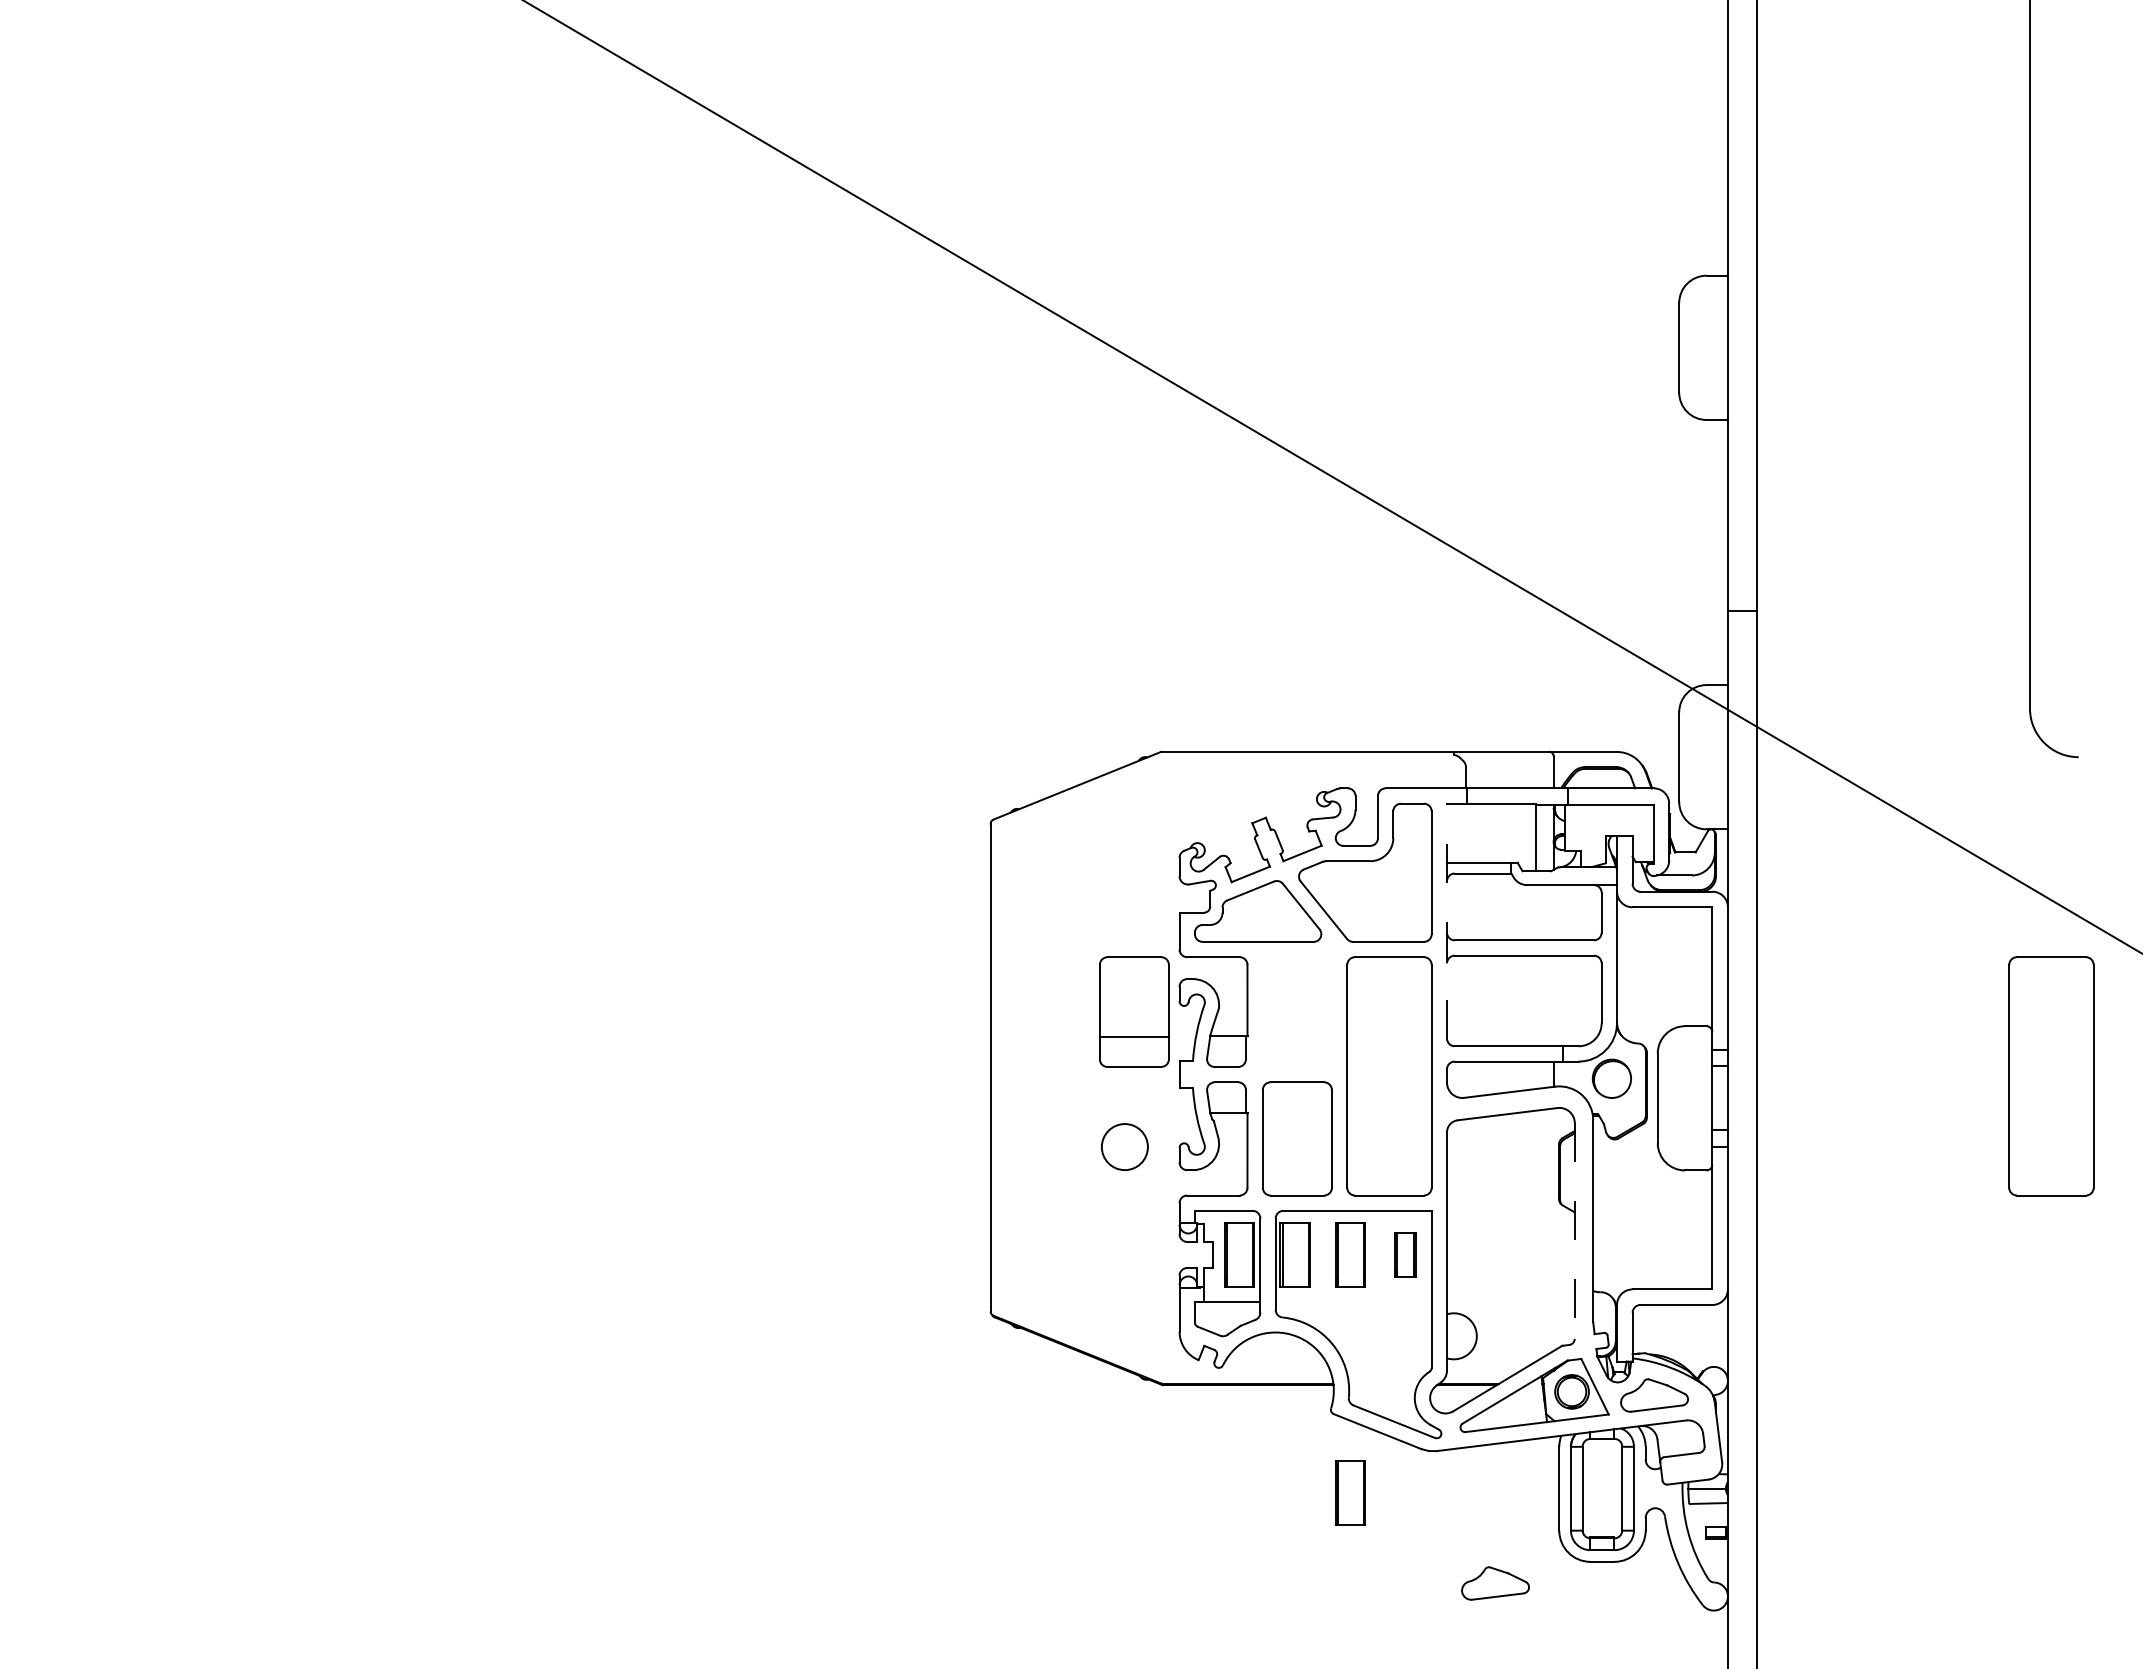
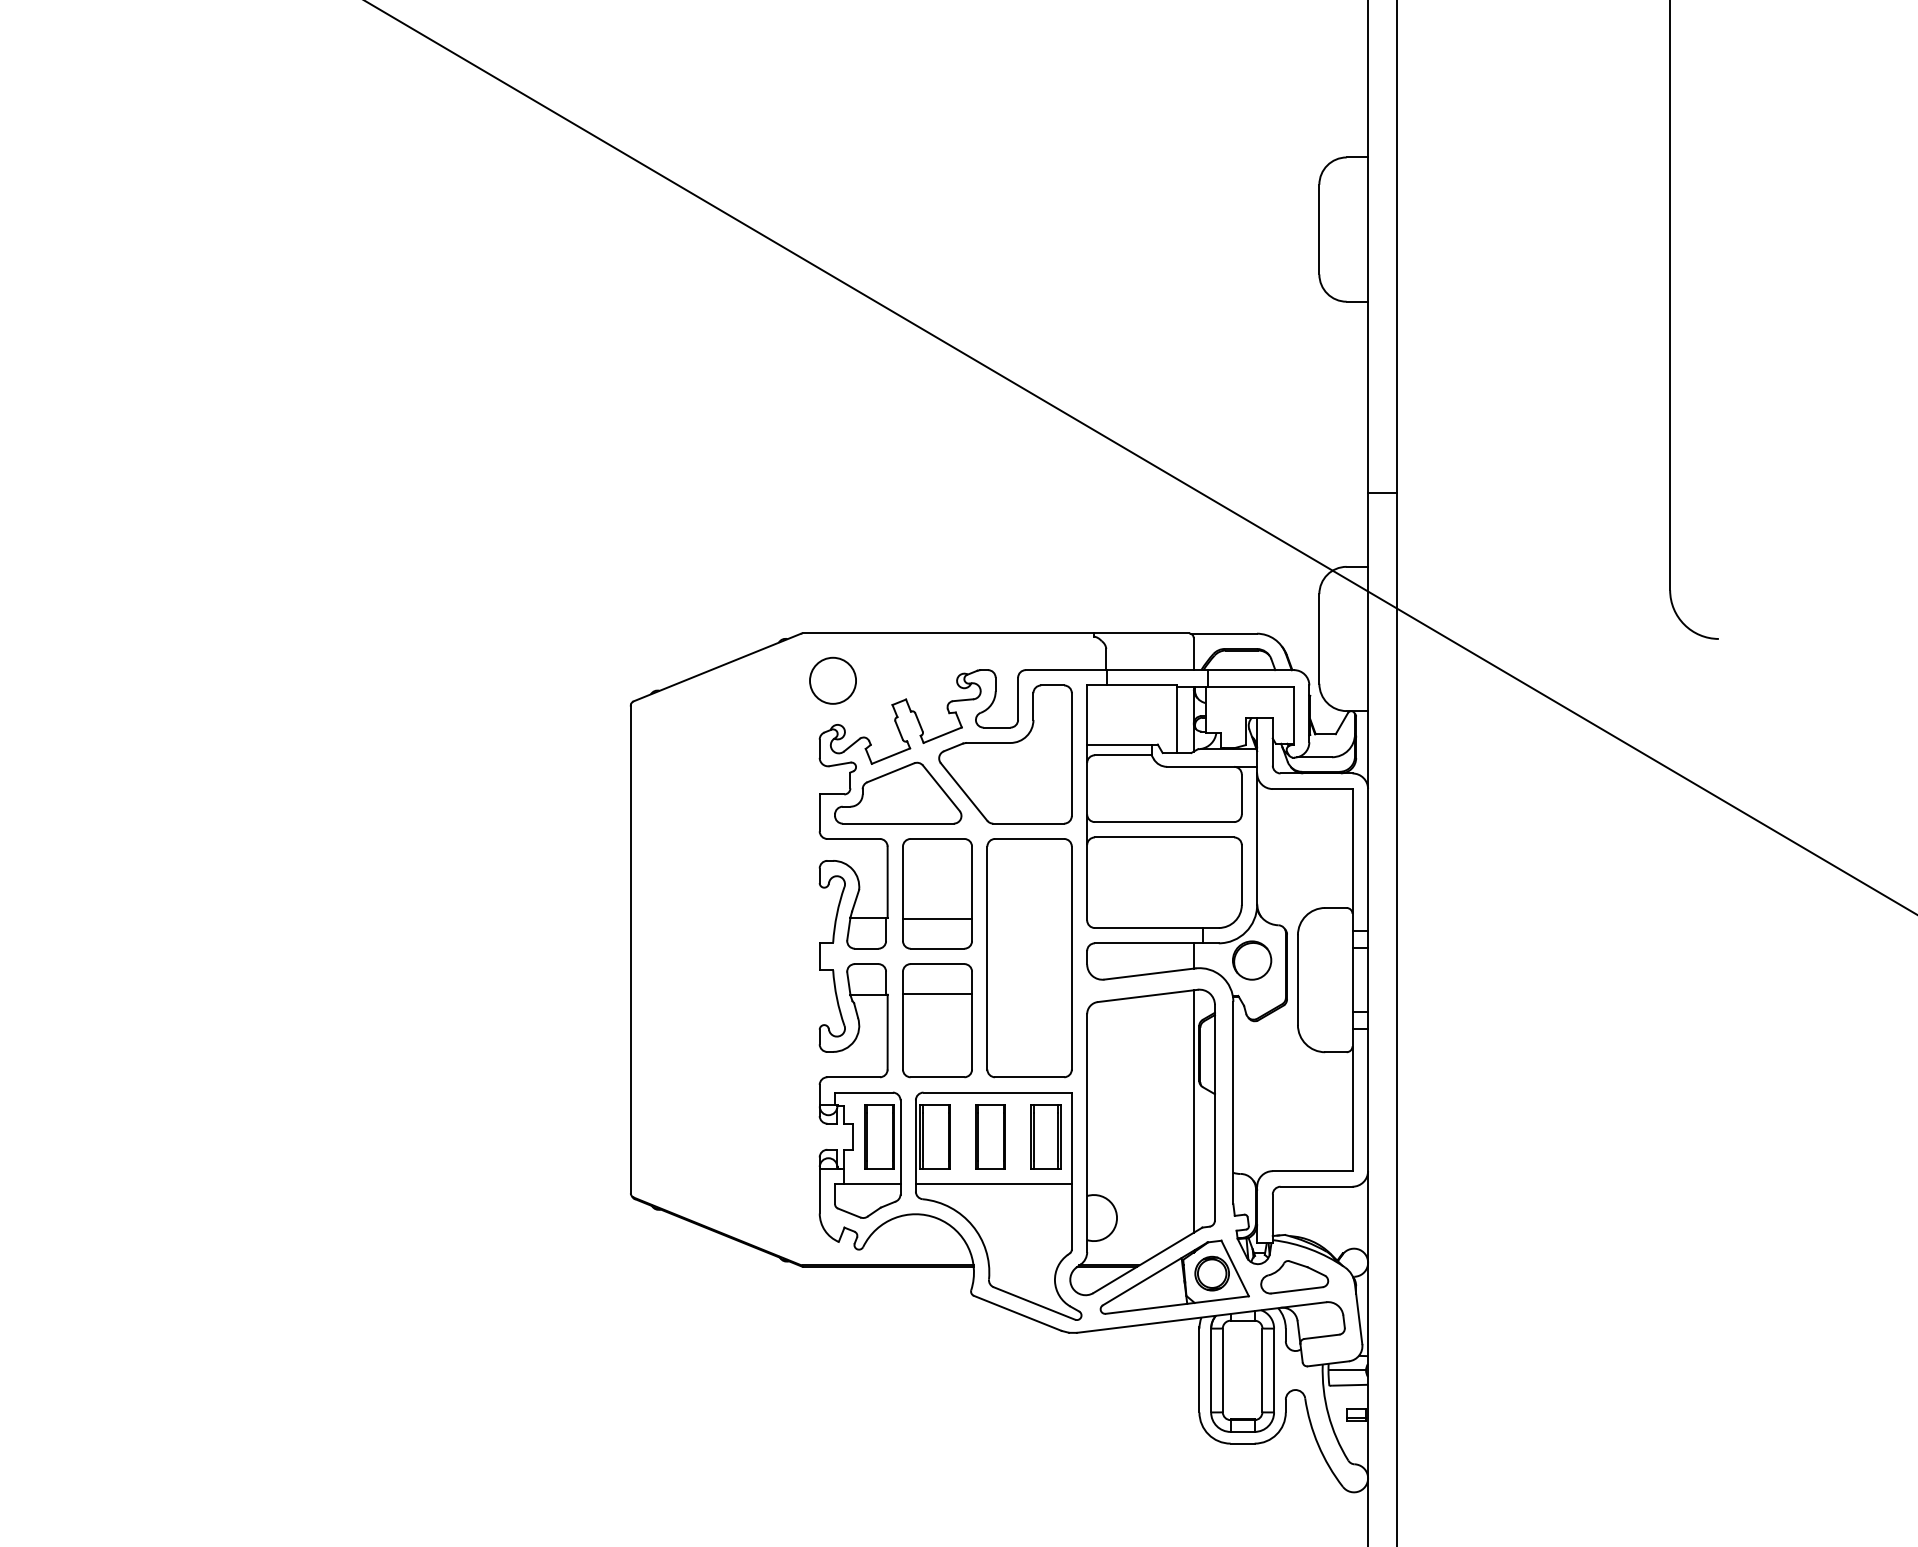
line: (1447, 920) -> (1087, 802), dashed -> solid
part: (1134, 1011) -> (937, 893), moved
part: (2051, 1076) -> (1691, 958), removed
line: (1296, 1112) -> (936, 994), added
circle: (1124, 1146) -> (832, 680), moved
line: (1553, 1229) -> (1193, 1111), added
line: (1574, 1231) -> (1214, 1113), dashed -> solid
part: (1405, 1254) -> (1045, 1136), size x1.43
line: (1353, 1302) -> (993, 1184), added
part: (1350, 1492) -> (990, 1374), removed
part: (1495, 1583) -> (1135, 1465), removed

